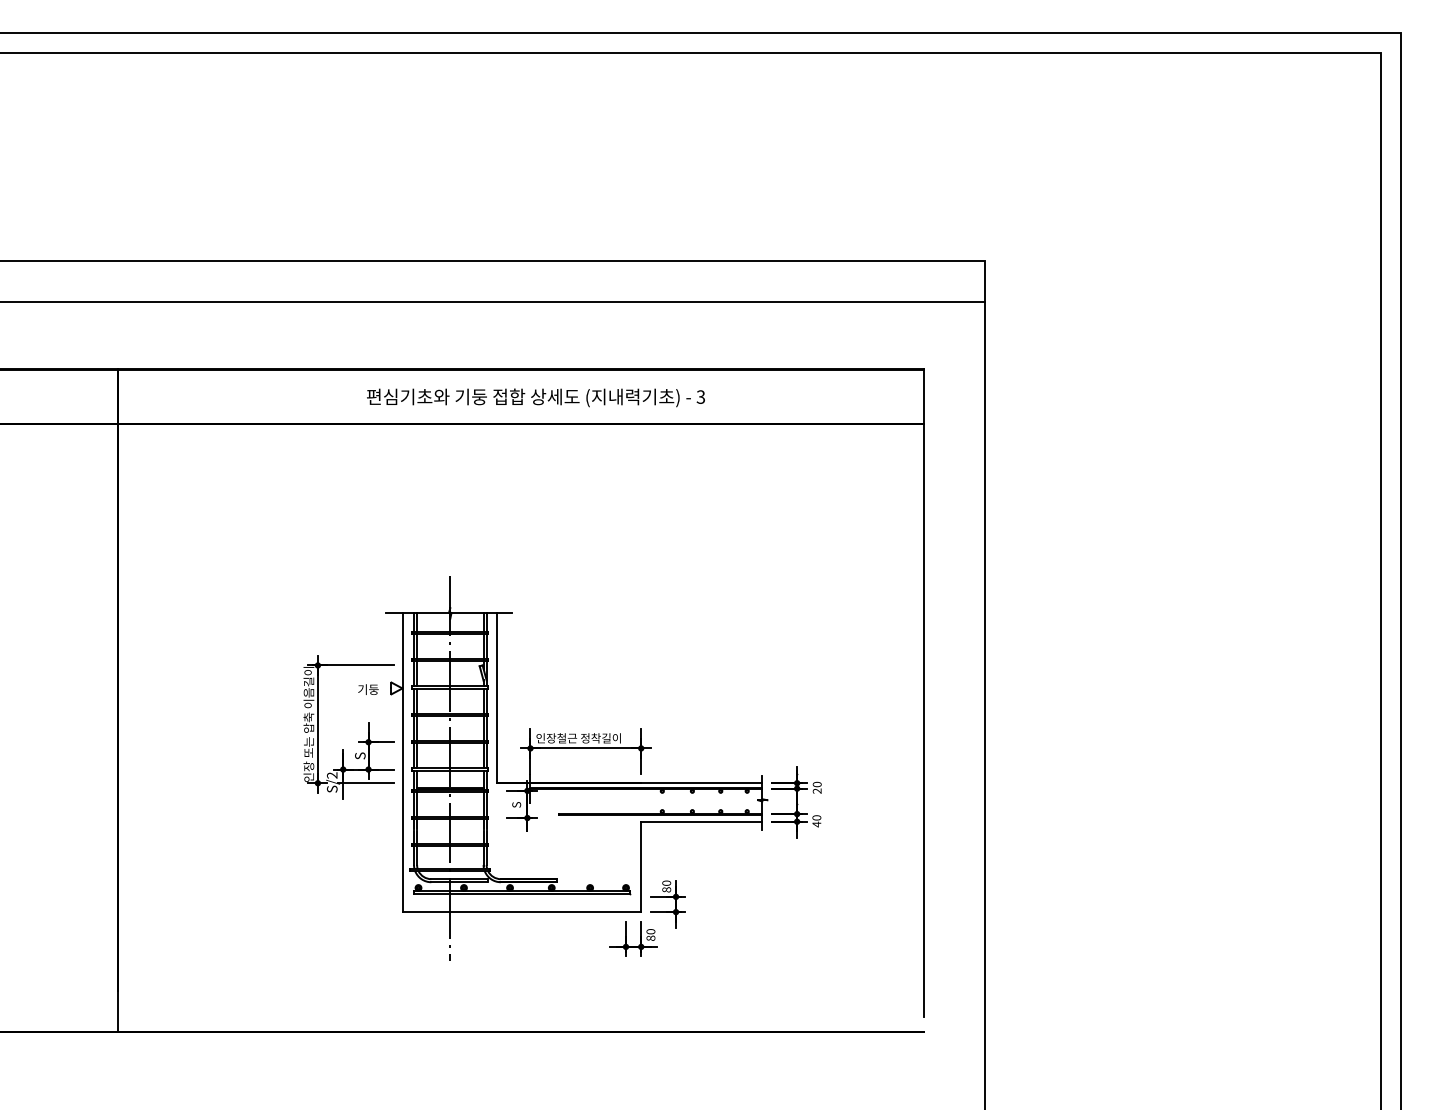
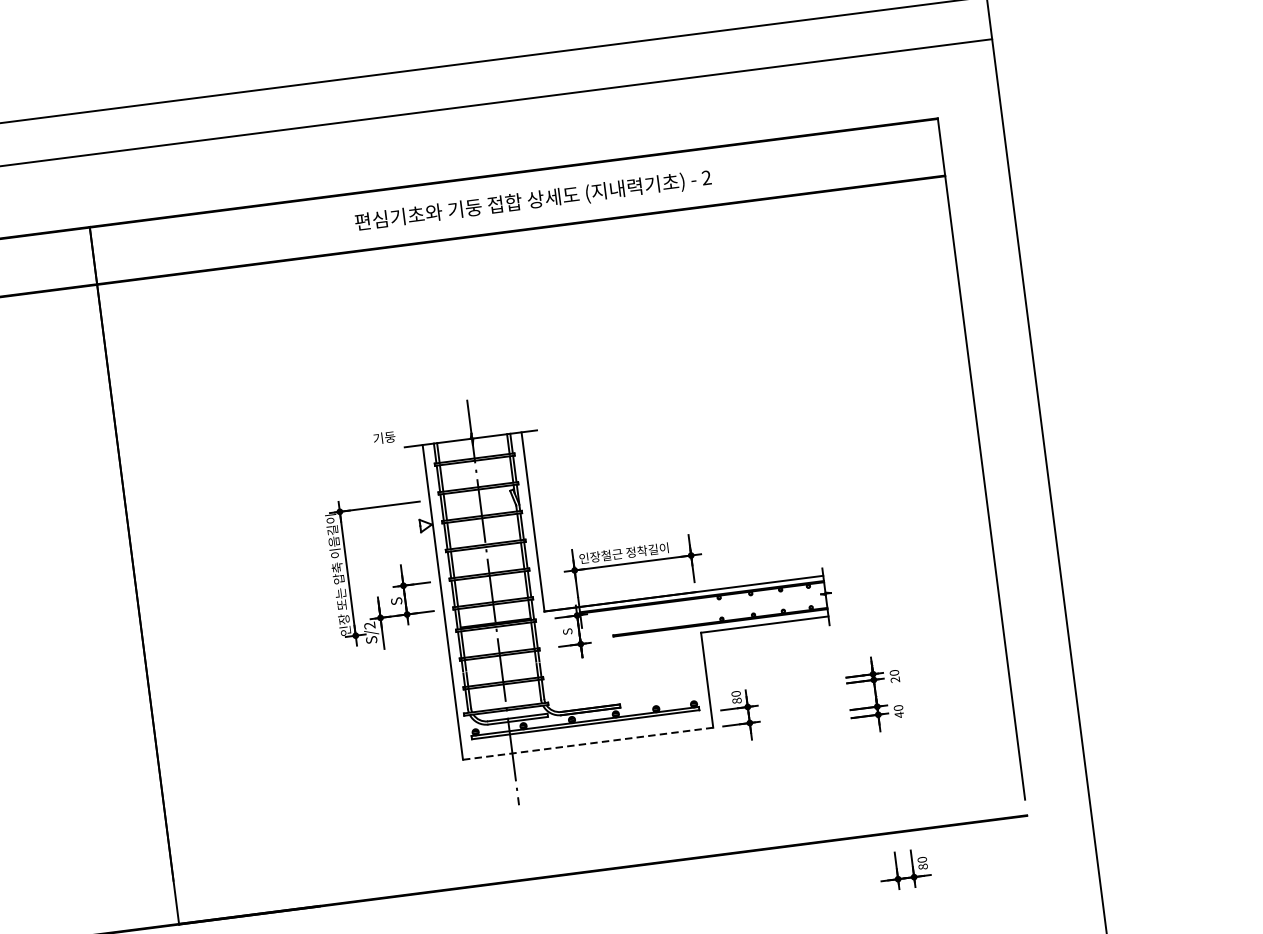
text: (700, 397) -> (706, 178), 3 -> 2
text: (368, 689) -> (384, 437), moved
line: (365, 783) -> (405, 629), removed
part: (796, 802) -> (875, 694), moved
line: (522, 912) -> (588, 744), solid -> dashed
part: (626, 938) -> (897, 870), moved

